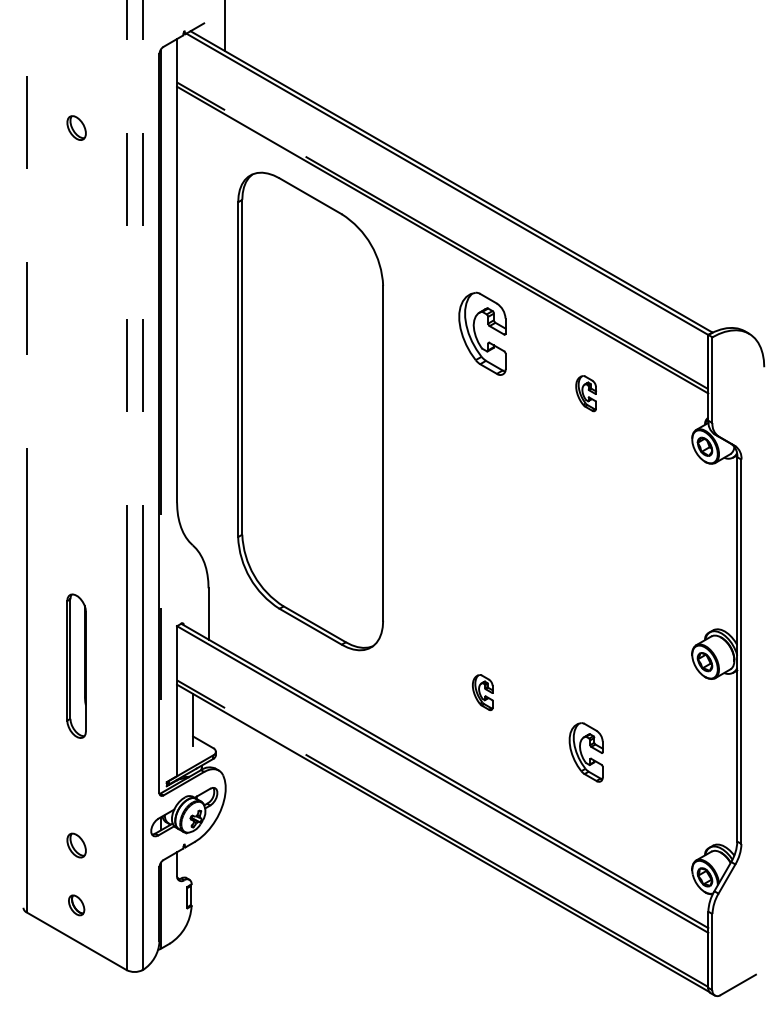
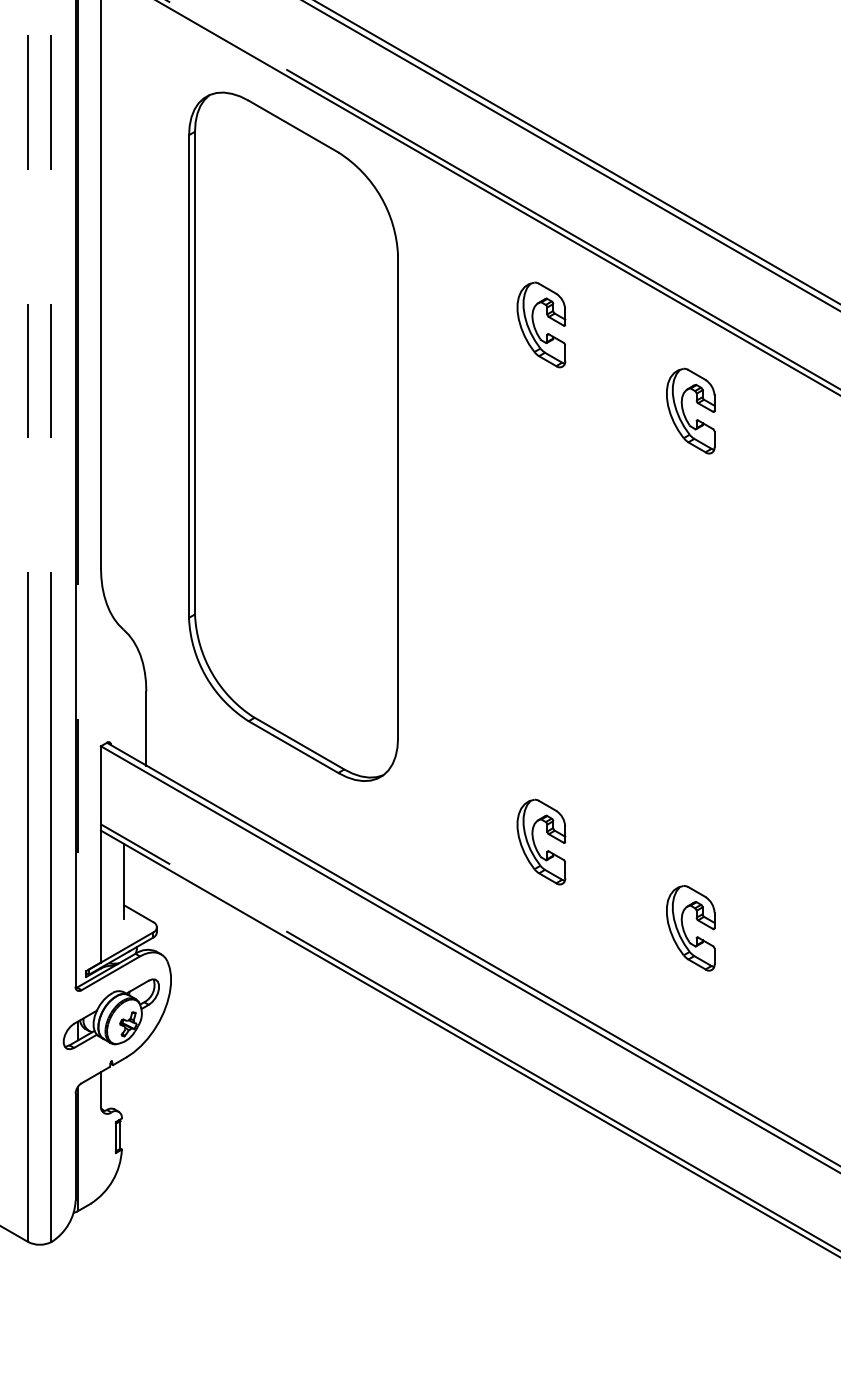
part: (482, 333) -> (541, 324), size x0.71
part: (585, 393) -> (689, 410), size x1.67
part: (482, 692) -> (541, 841), size x1.67

